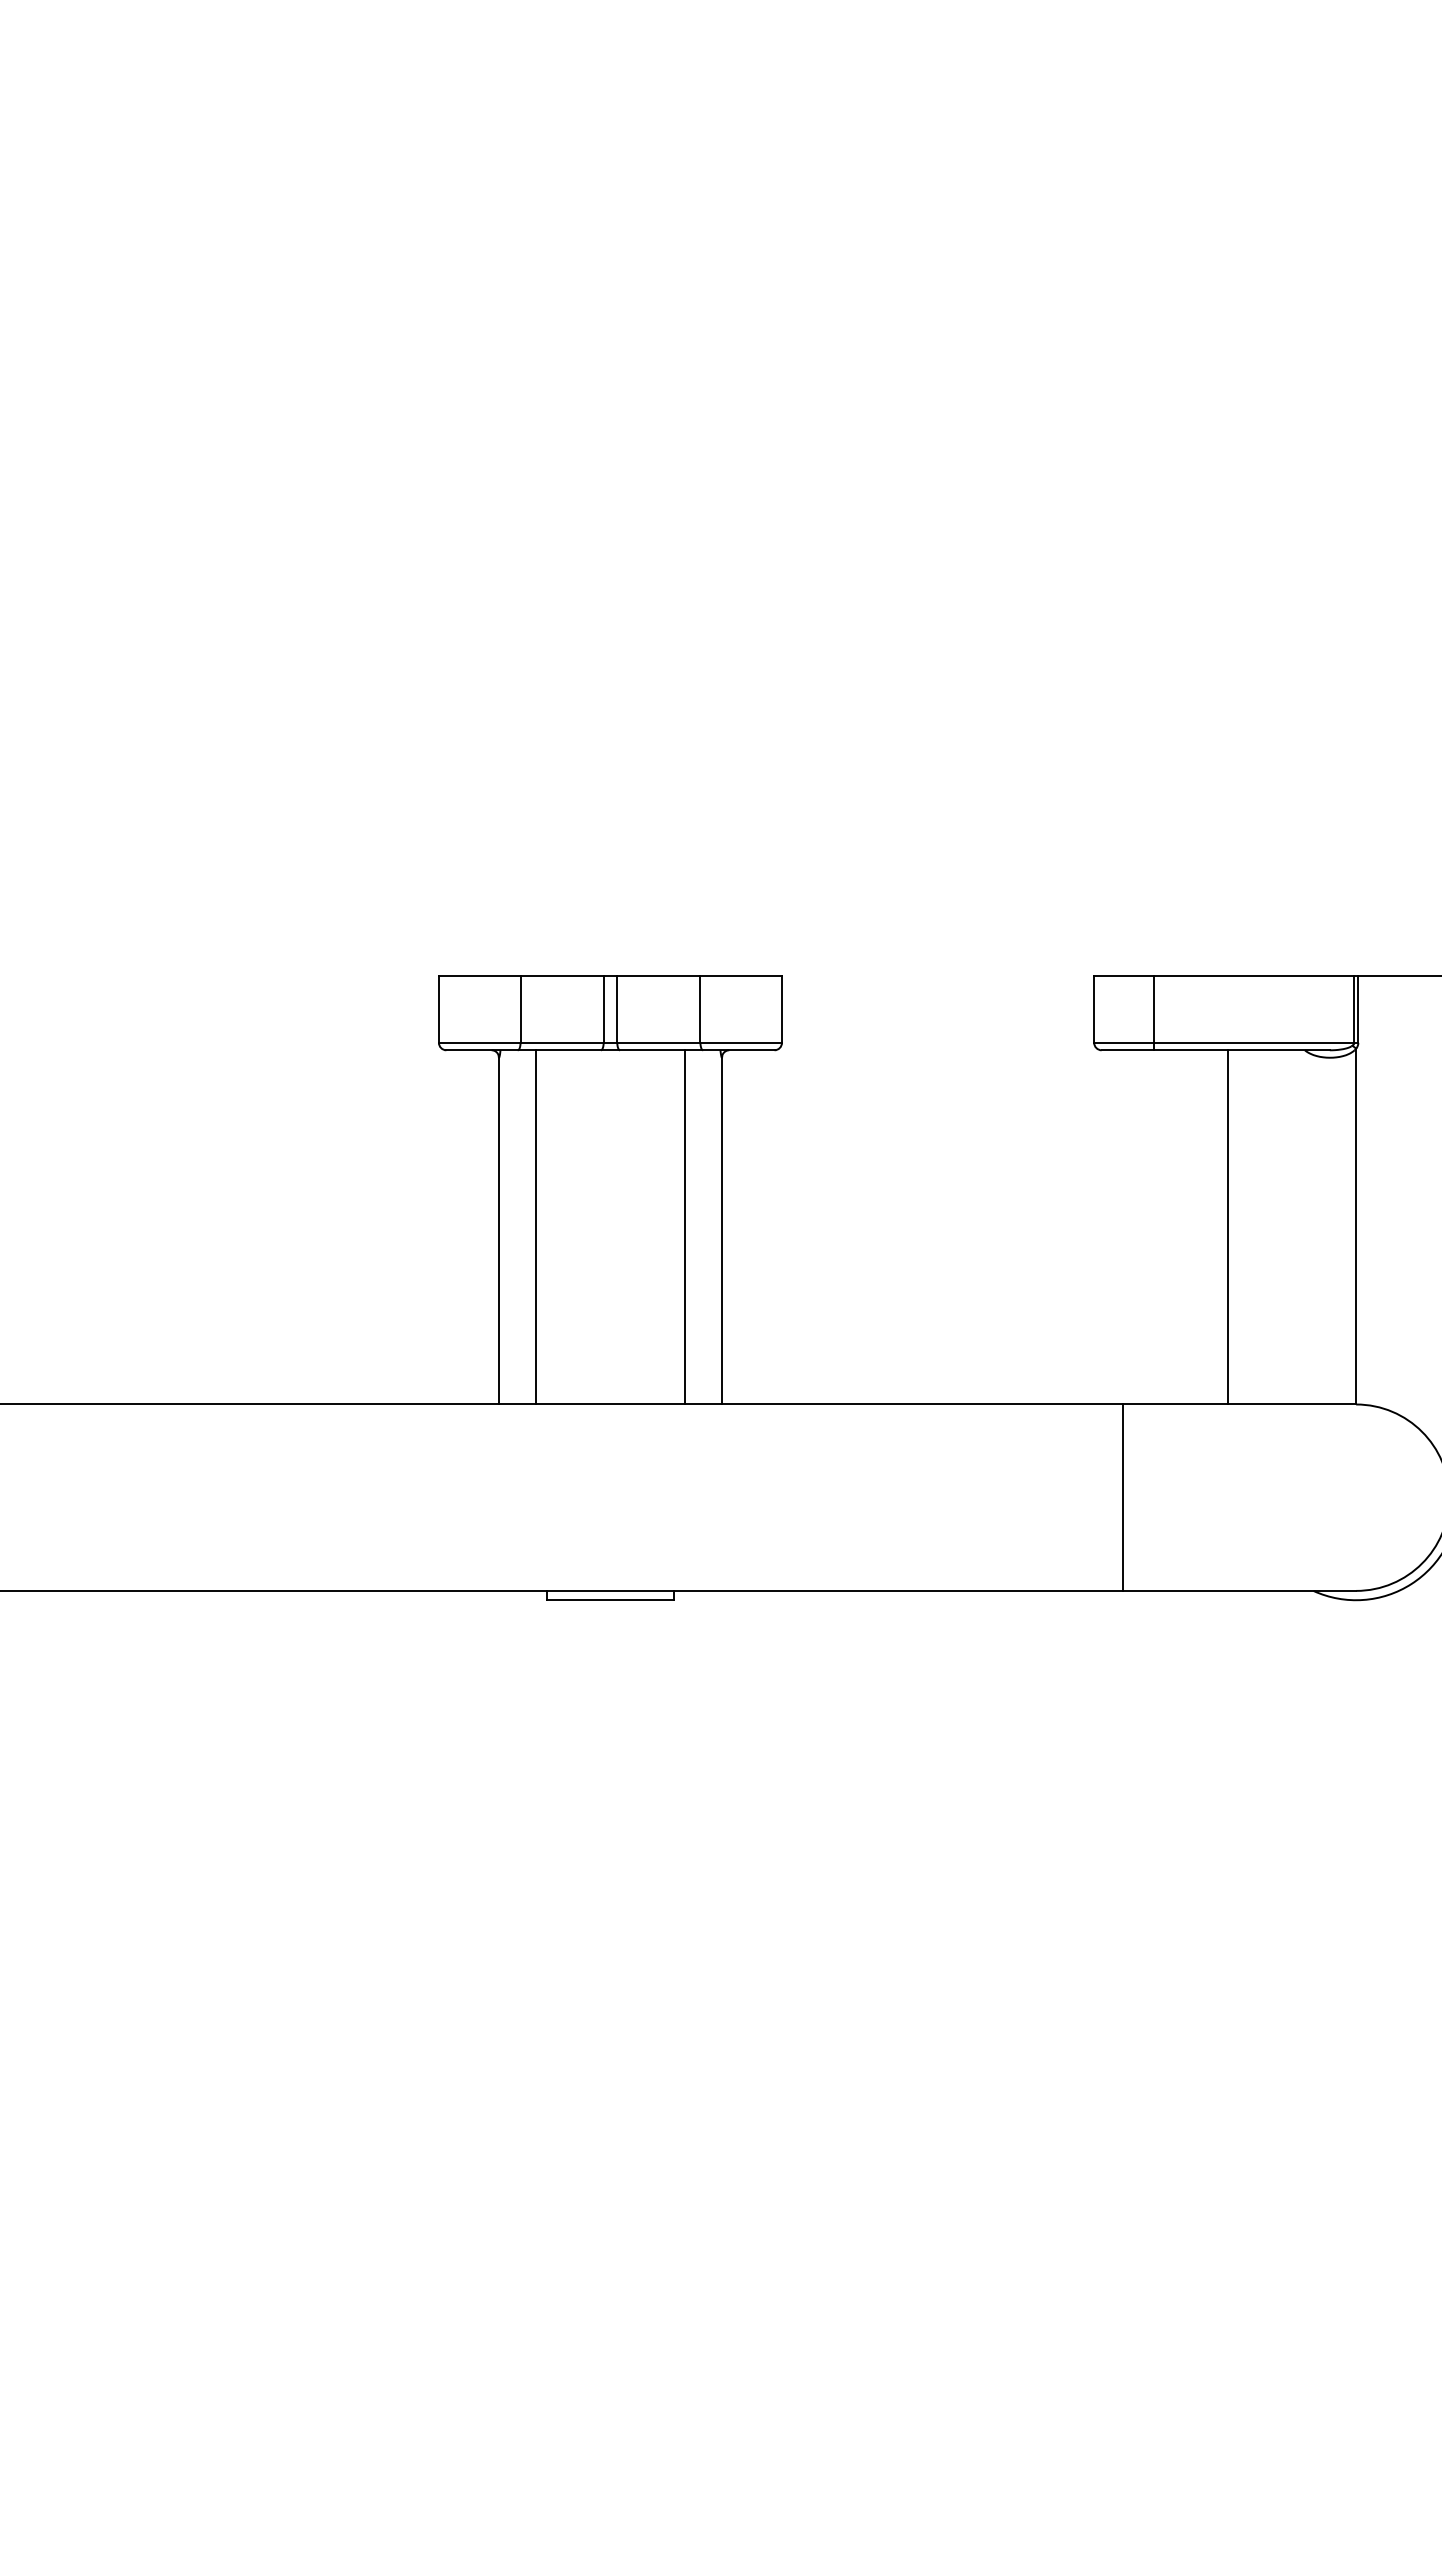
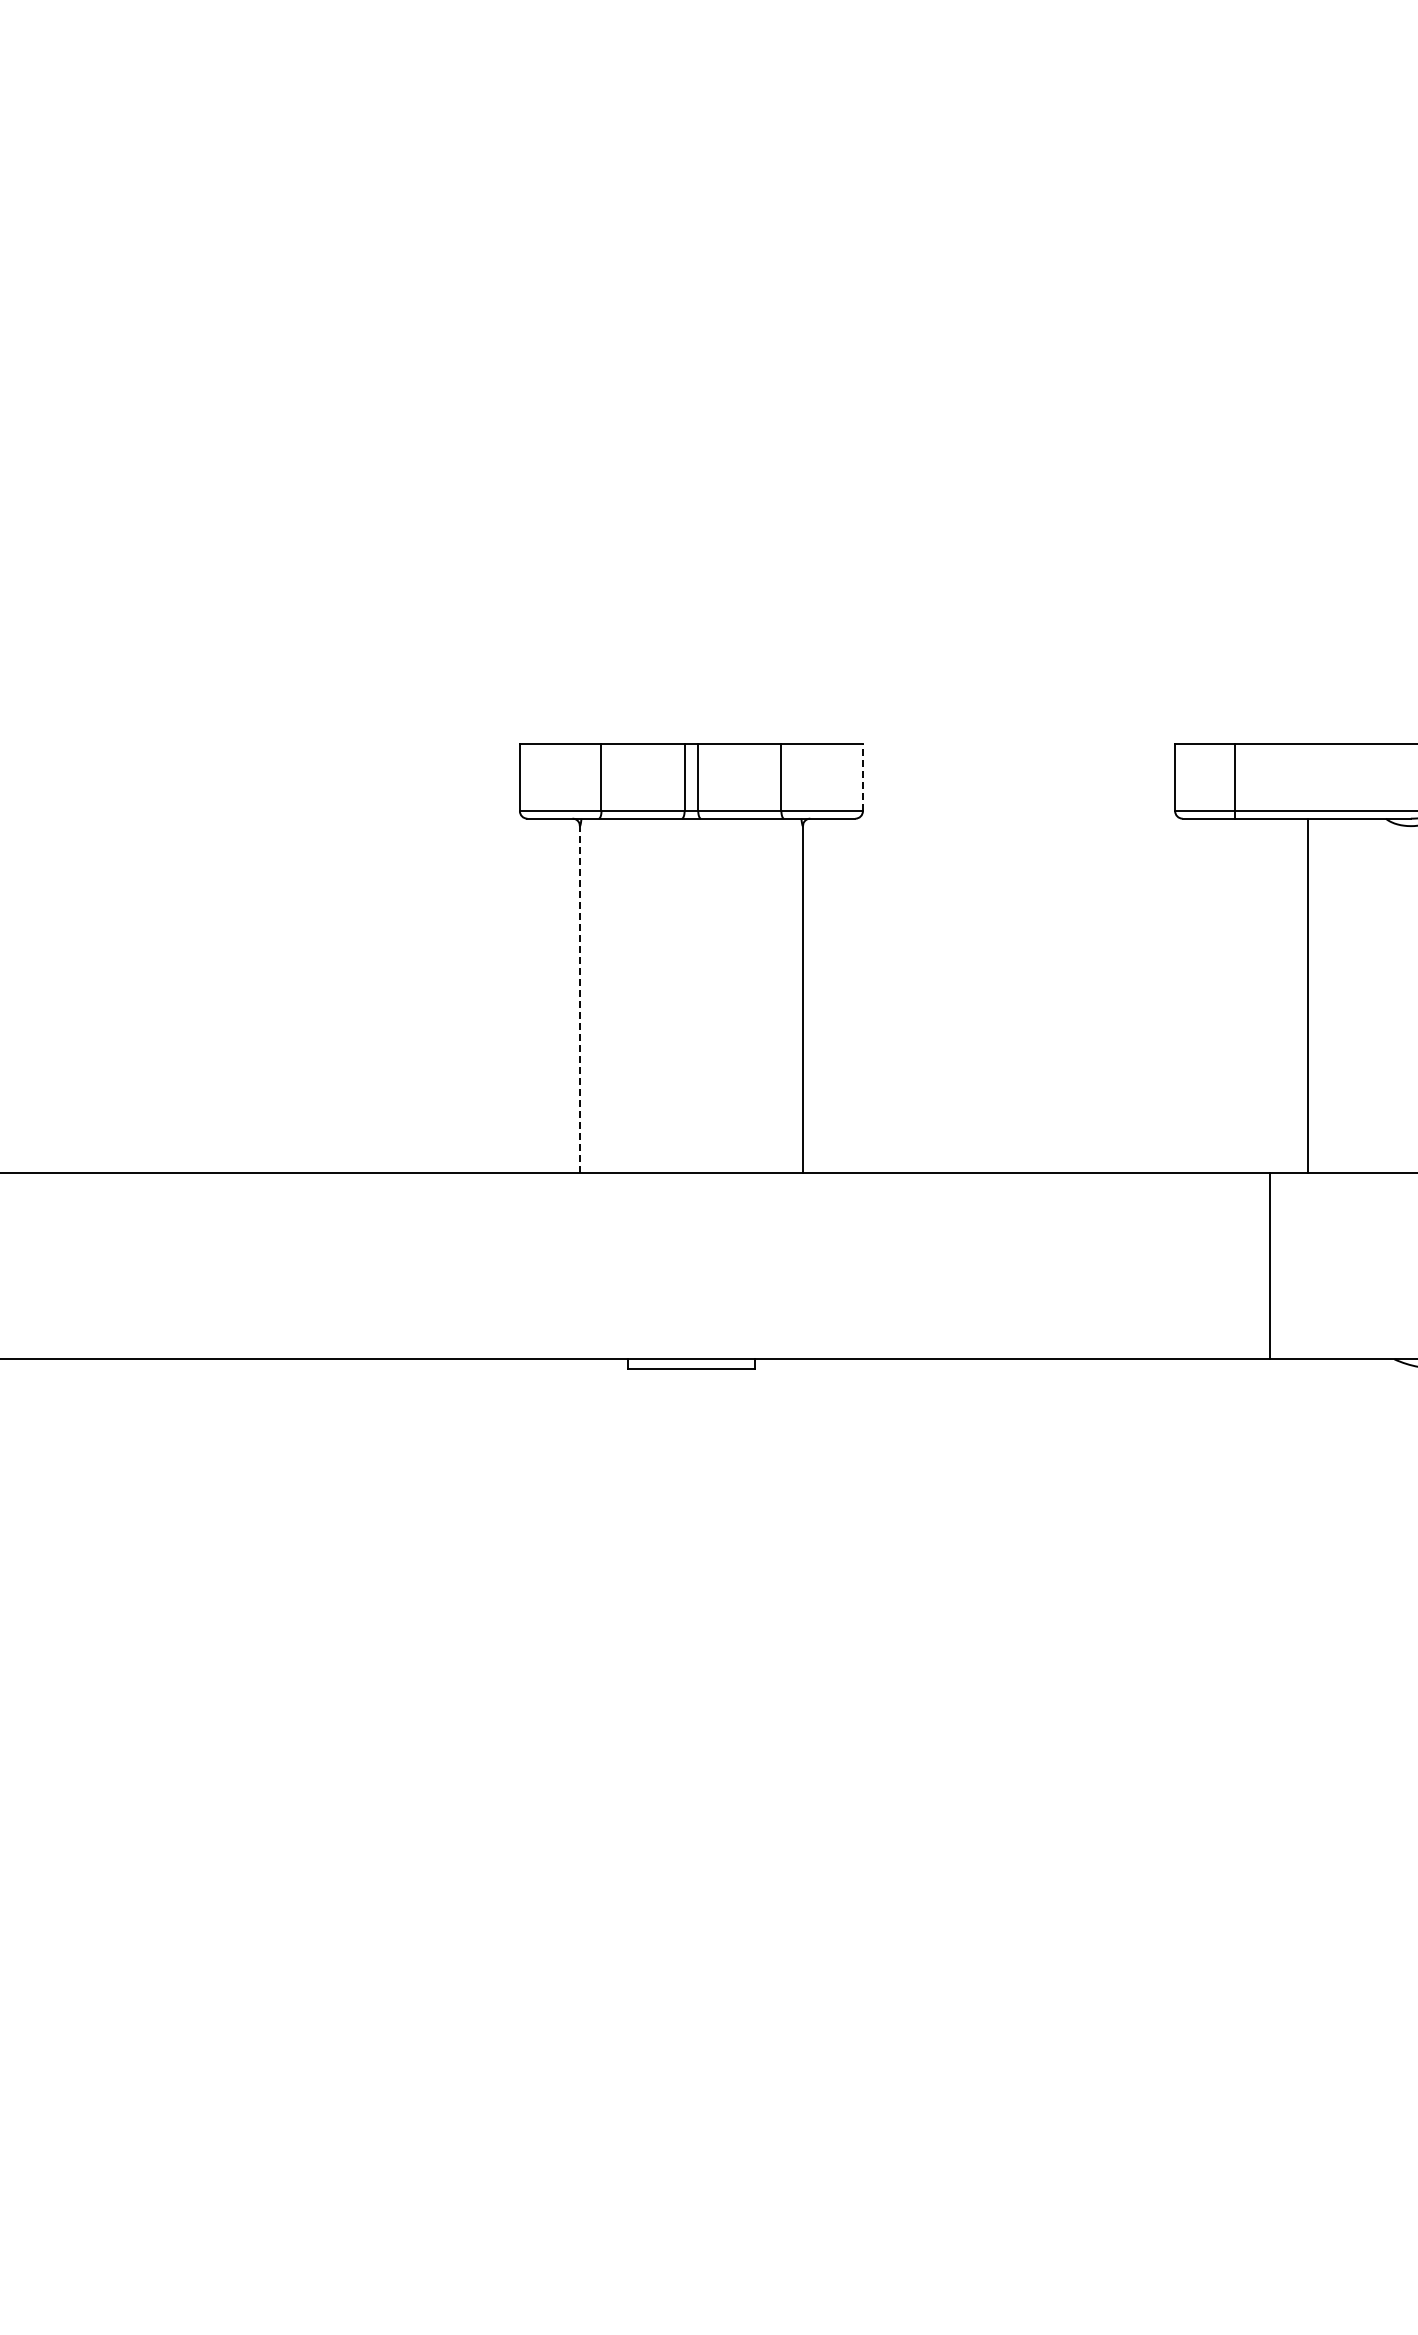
line: (781, 1009) -> (862, 777), solid -> dashed
line: (535, 1227) -> (616, 995), removed
line: (685, 1227) -> (766, 995), removed
line: (498, 1229) -> (579, 997), solid -> dashed
line: (1123, 1497) -> (1270, 1265), moved

